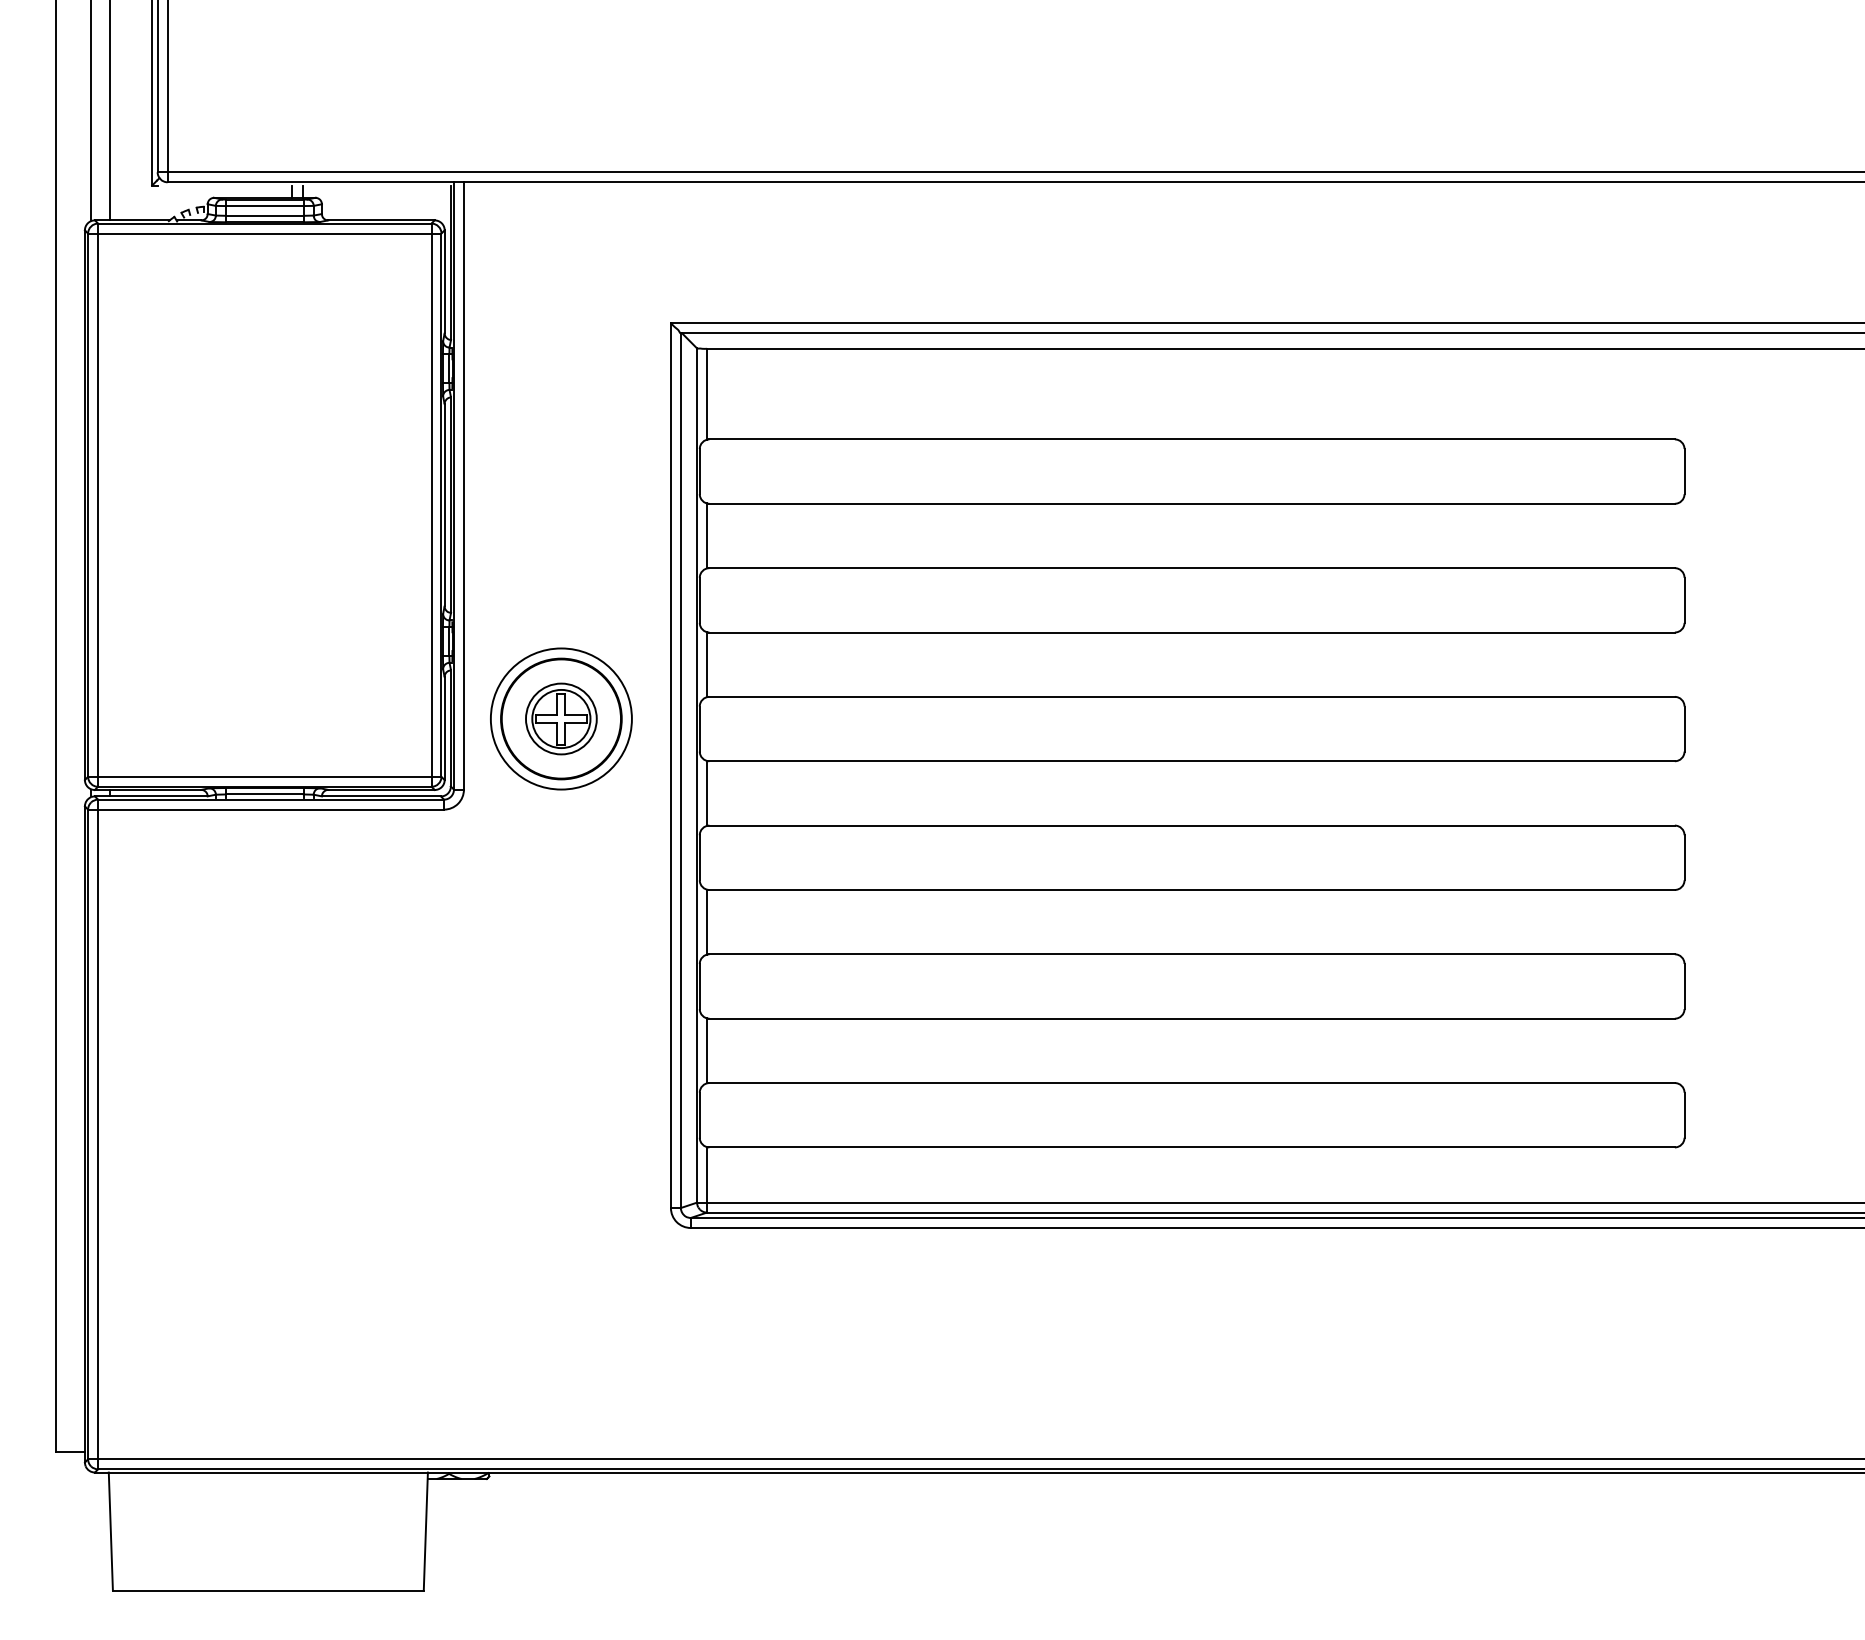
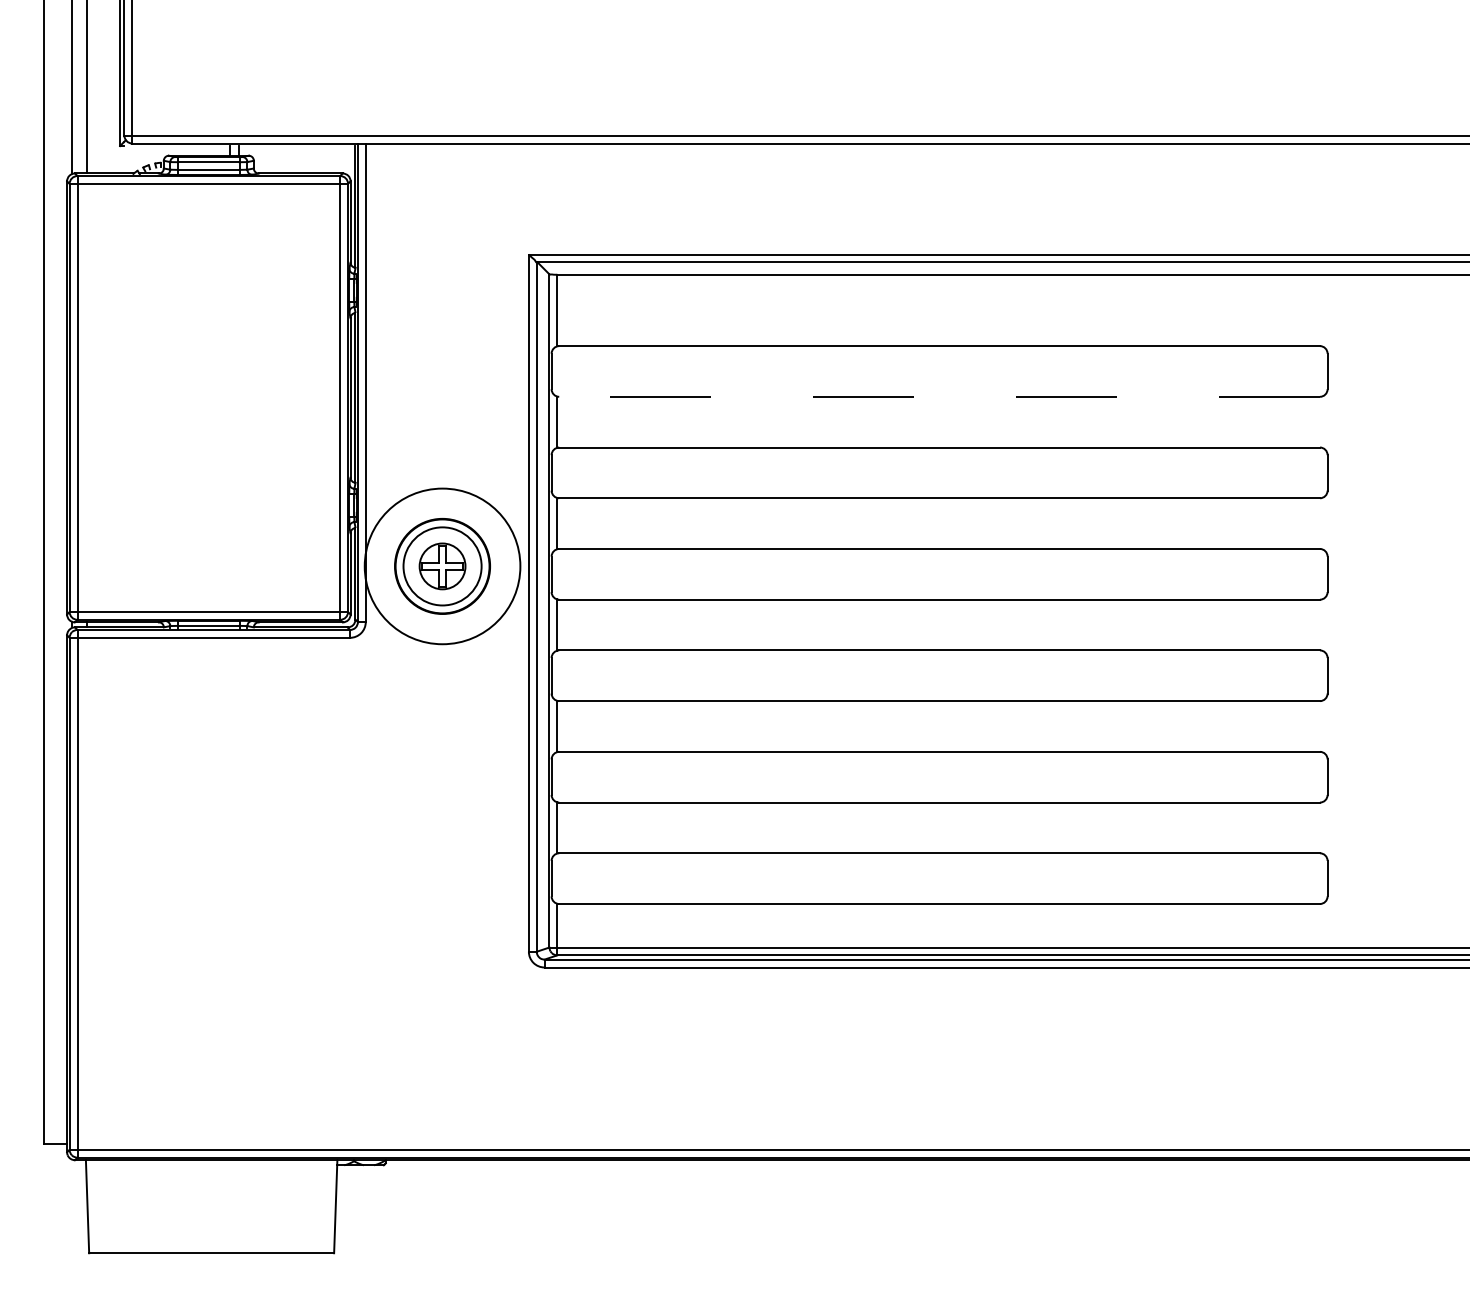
line: (1192, 503) -> (939, 396), solid -> dashed
circle: (560, 718) -> (441, 566), size x1.4
circle: (561, 718) -> (442, 566), size x1.4

